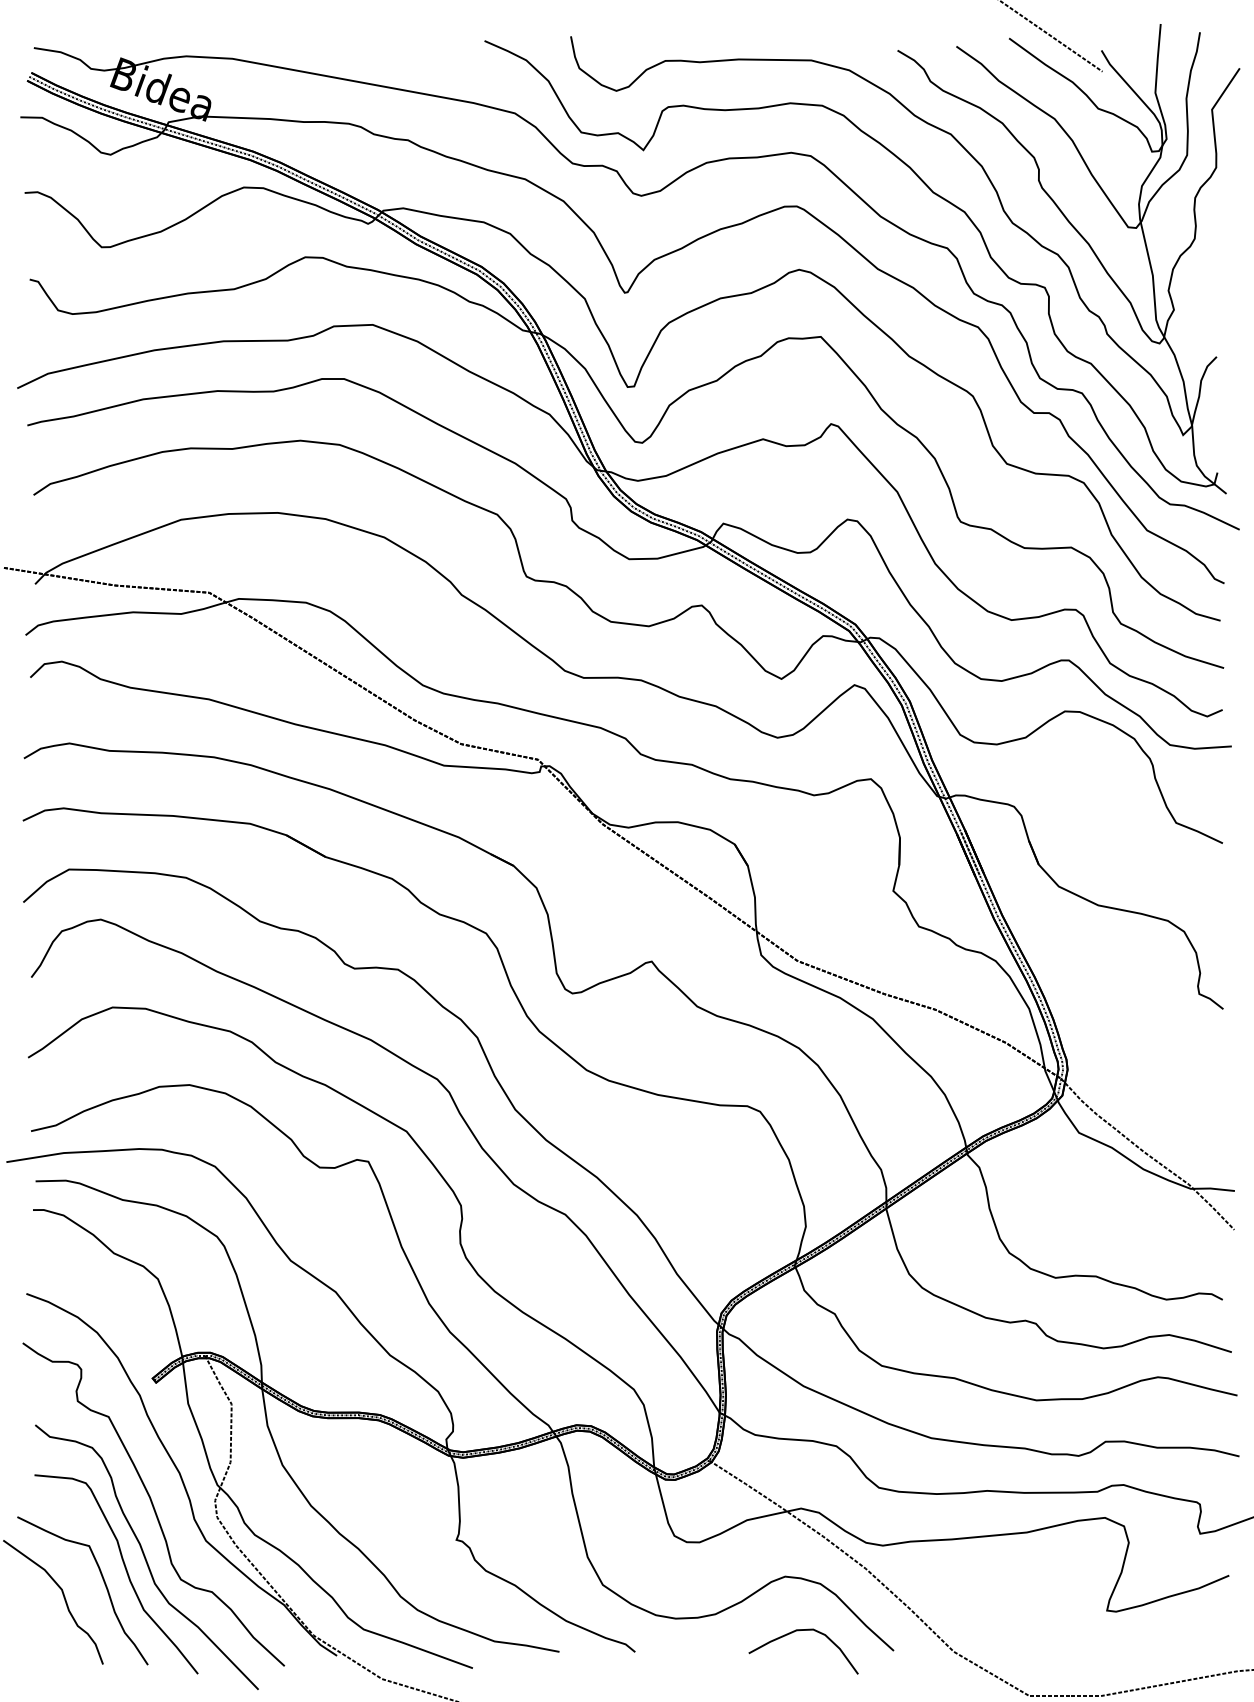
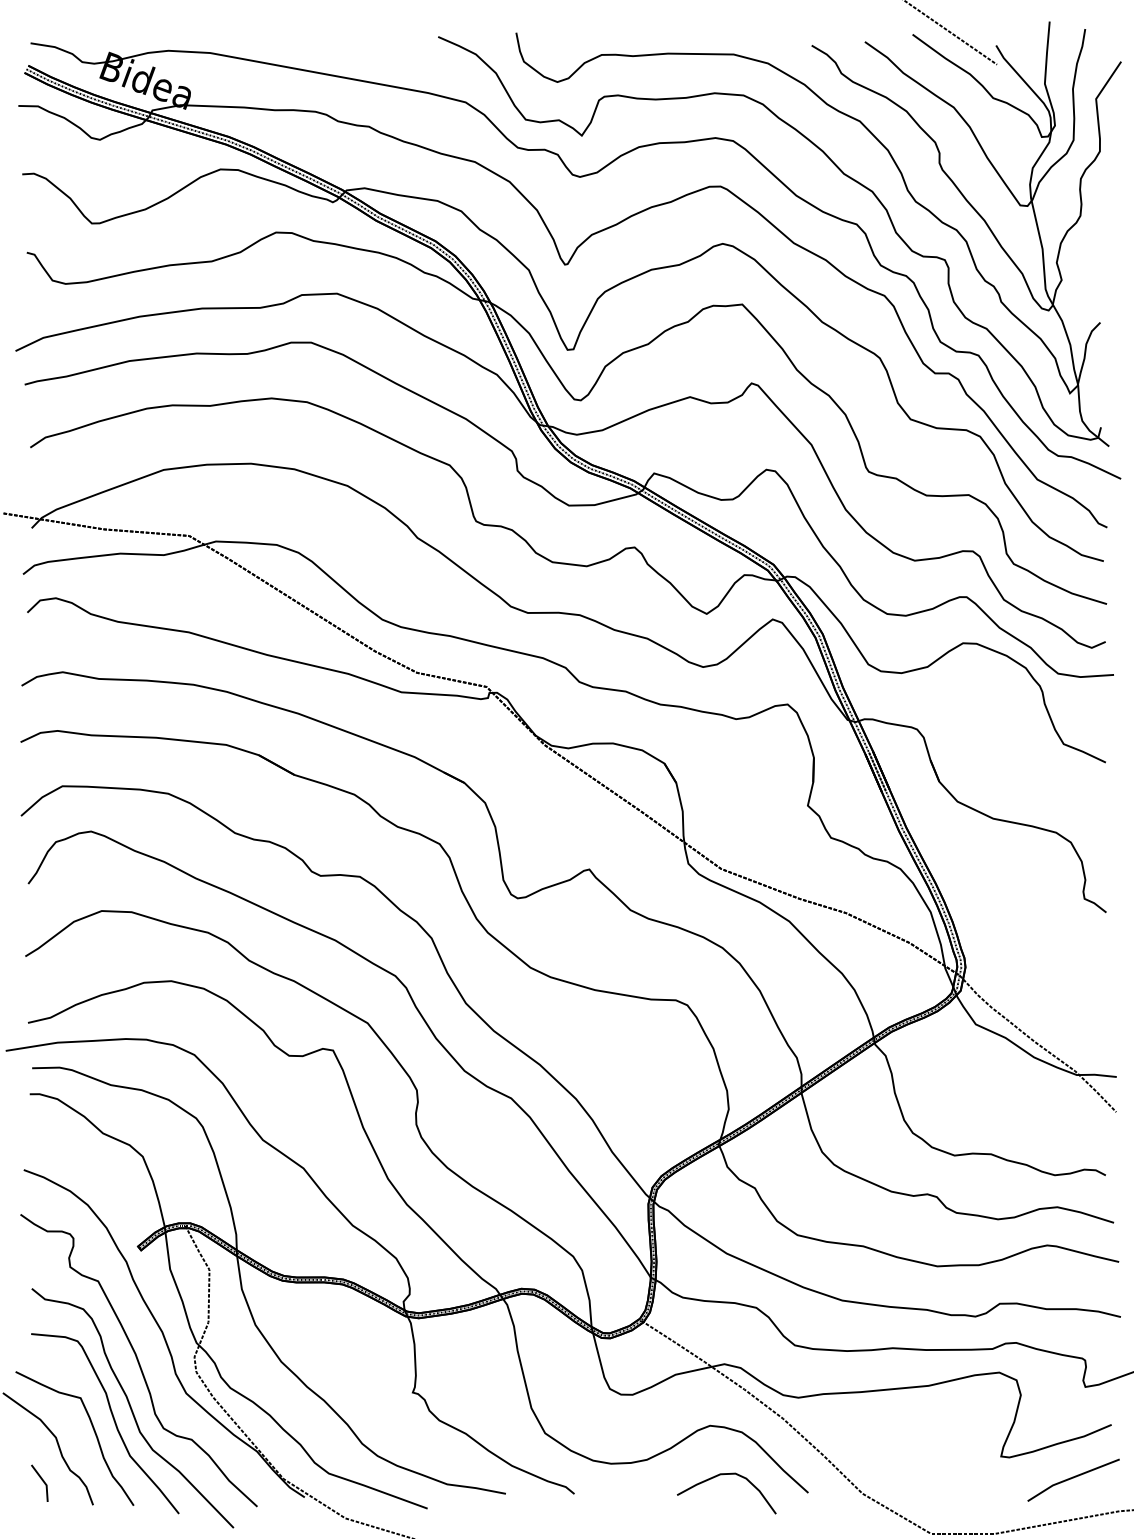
line: (1187, 1634) -> (1073, 1478), added
part: (43, 1639) -> (39, 1482), added

